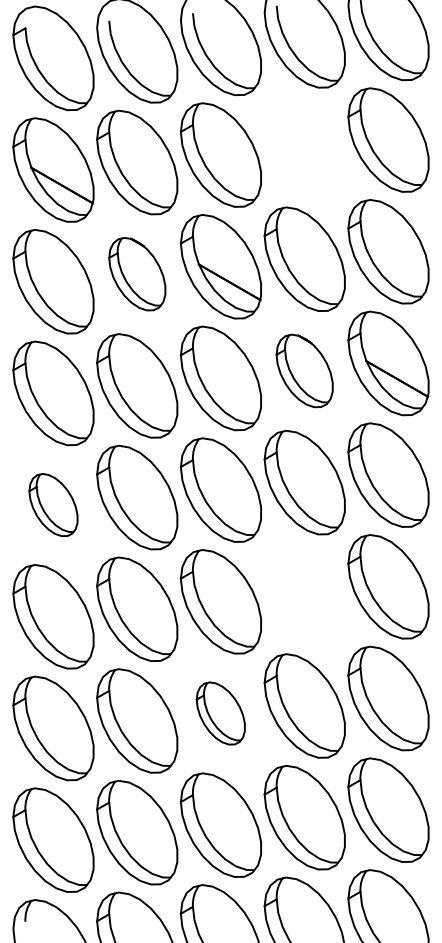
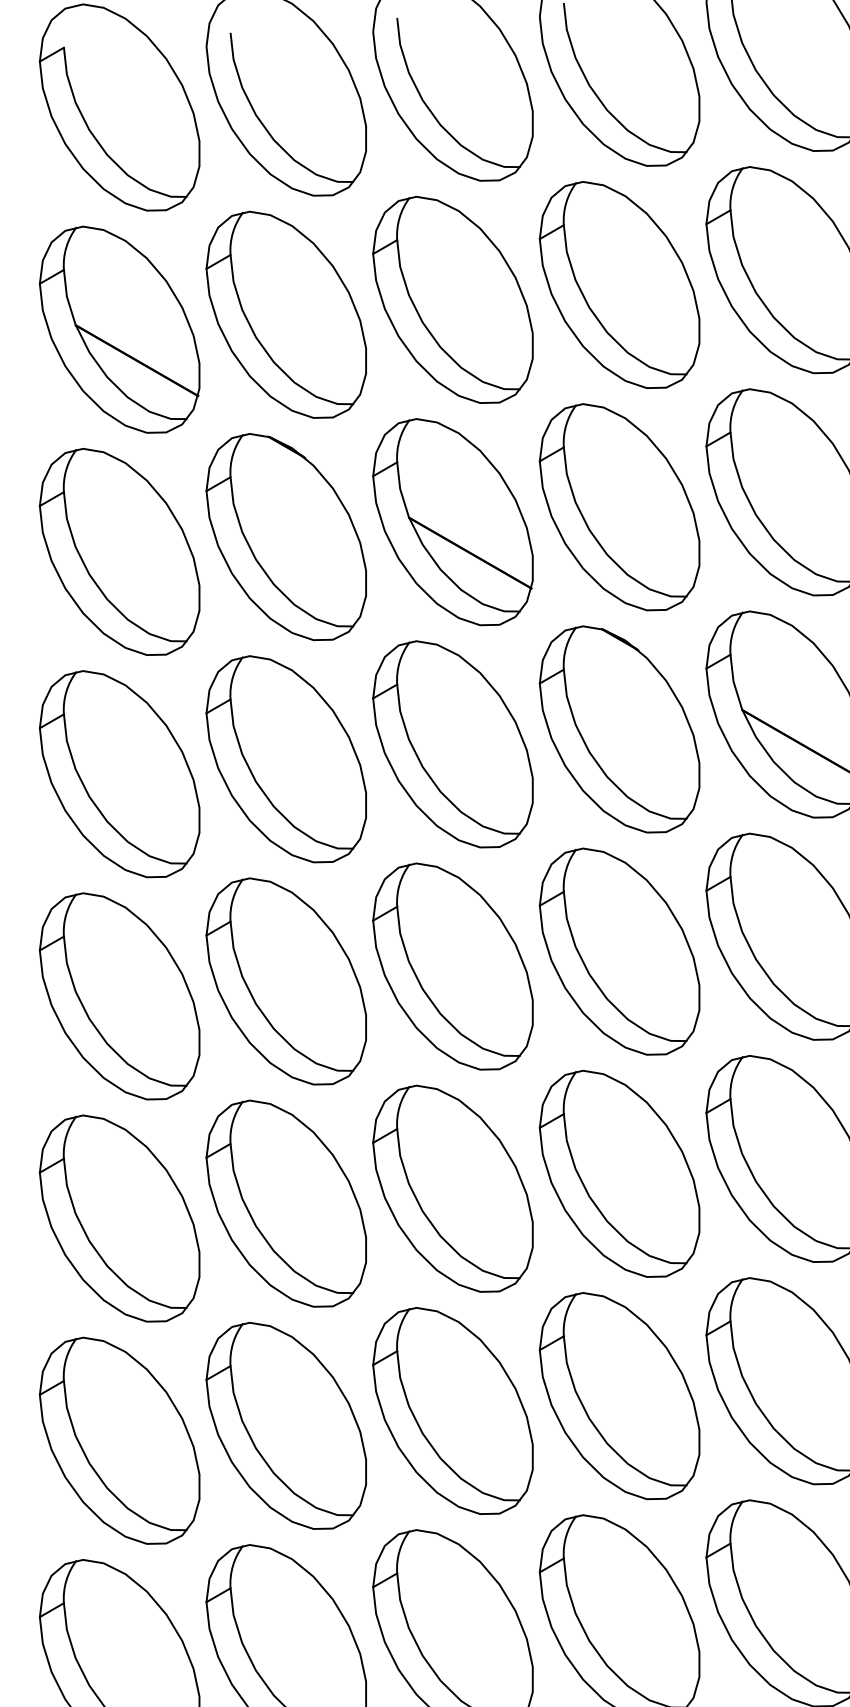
part: (304, 147) -> (619, 284), added
part: (137, 273) -> (286, 535), size x1.43
part: (304, 370) -> (619, 728), size x1.43
part: (53, 504) -> (119, 995), size x1.67
part: (304, 593) -> (619, 1172), added
part: (220, 713) -> (451, 1411), size x1.67

